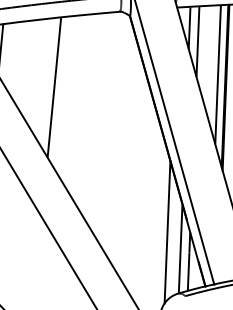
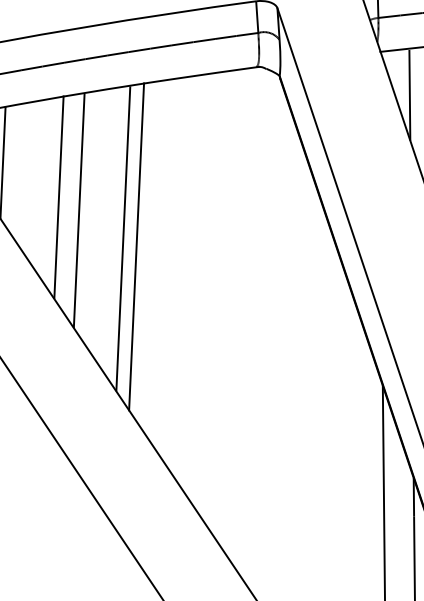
line: (25, 66) -> (58, 196), added
line: (34, 73) -> (78, 210), added
line: (60, 91) -> (136, 246), added

